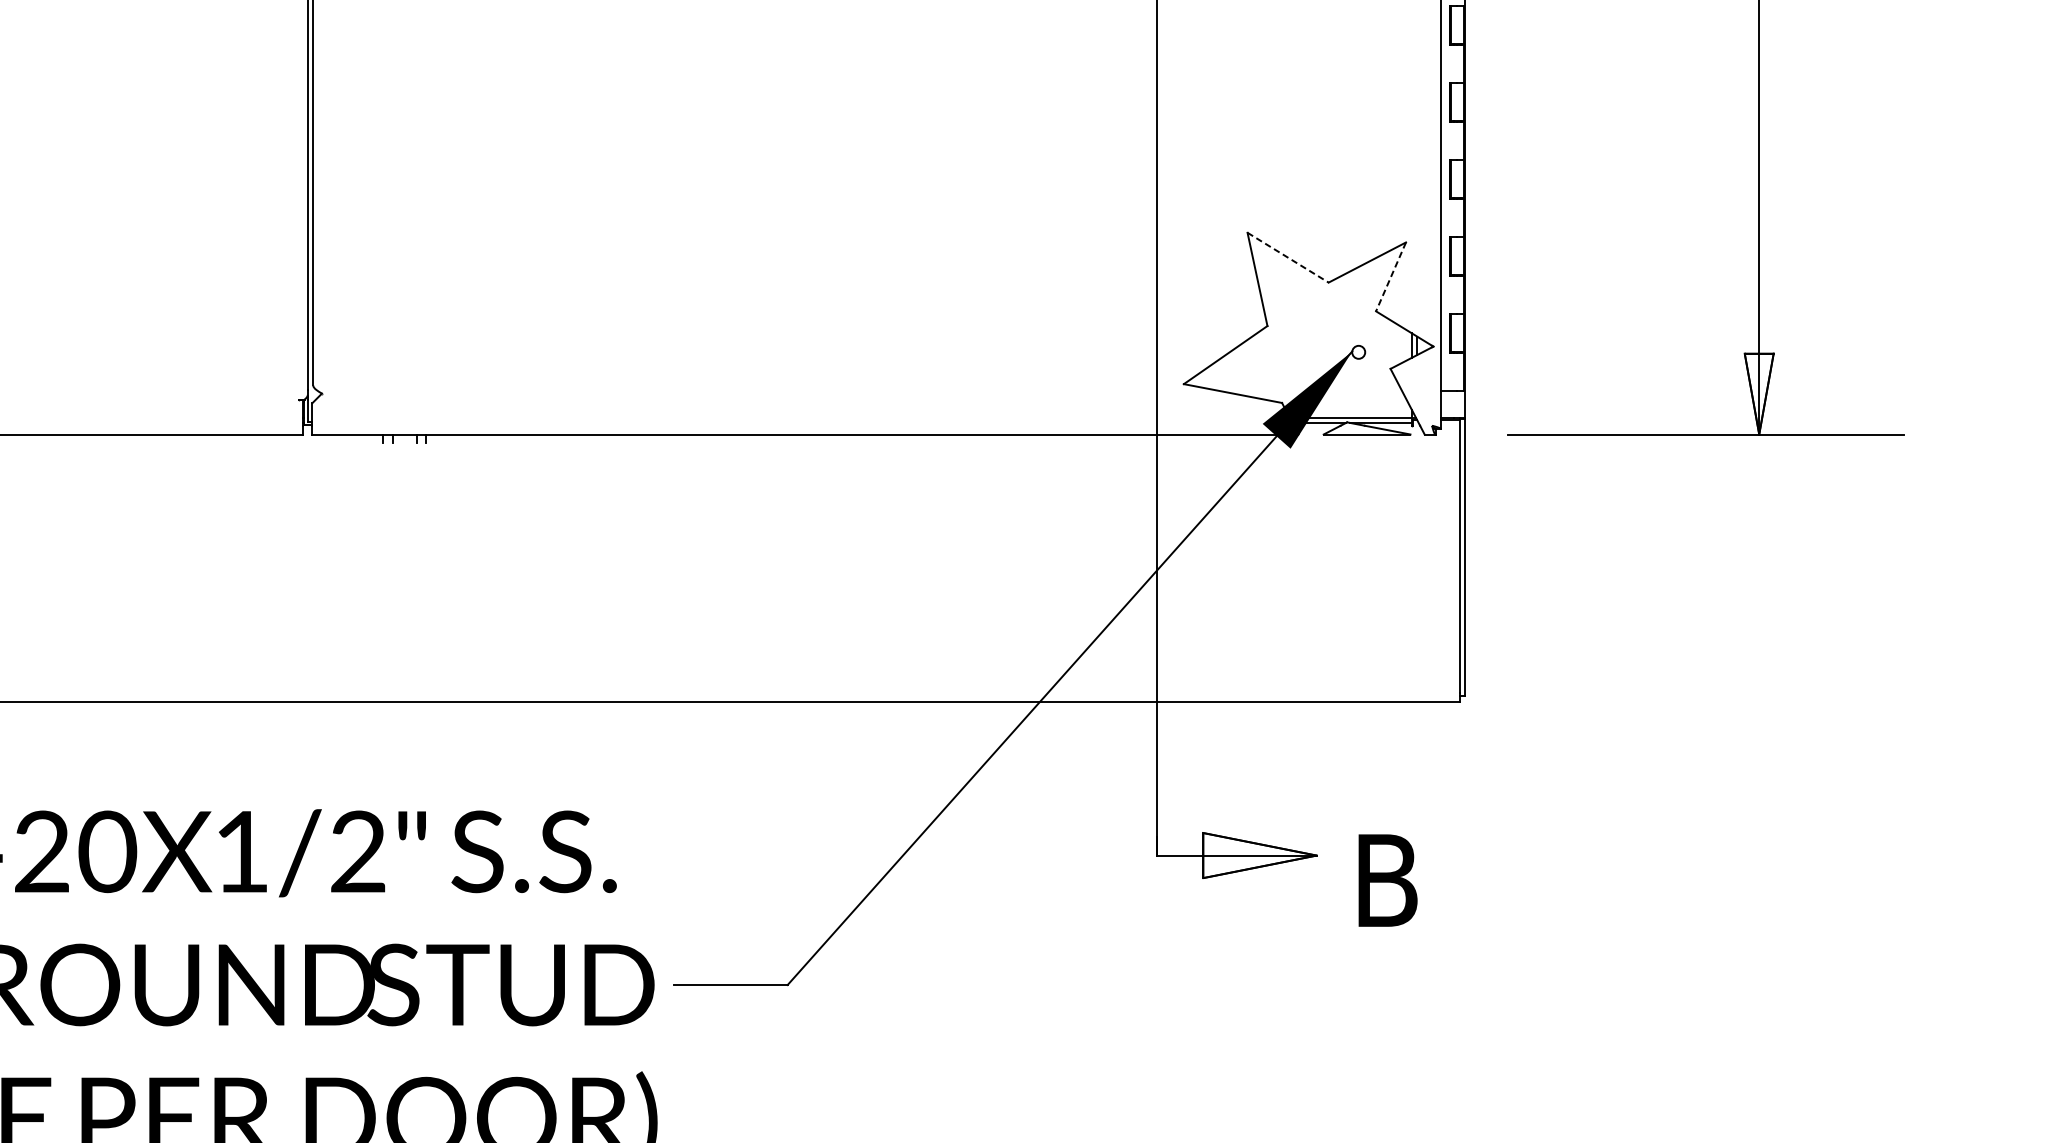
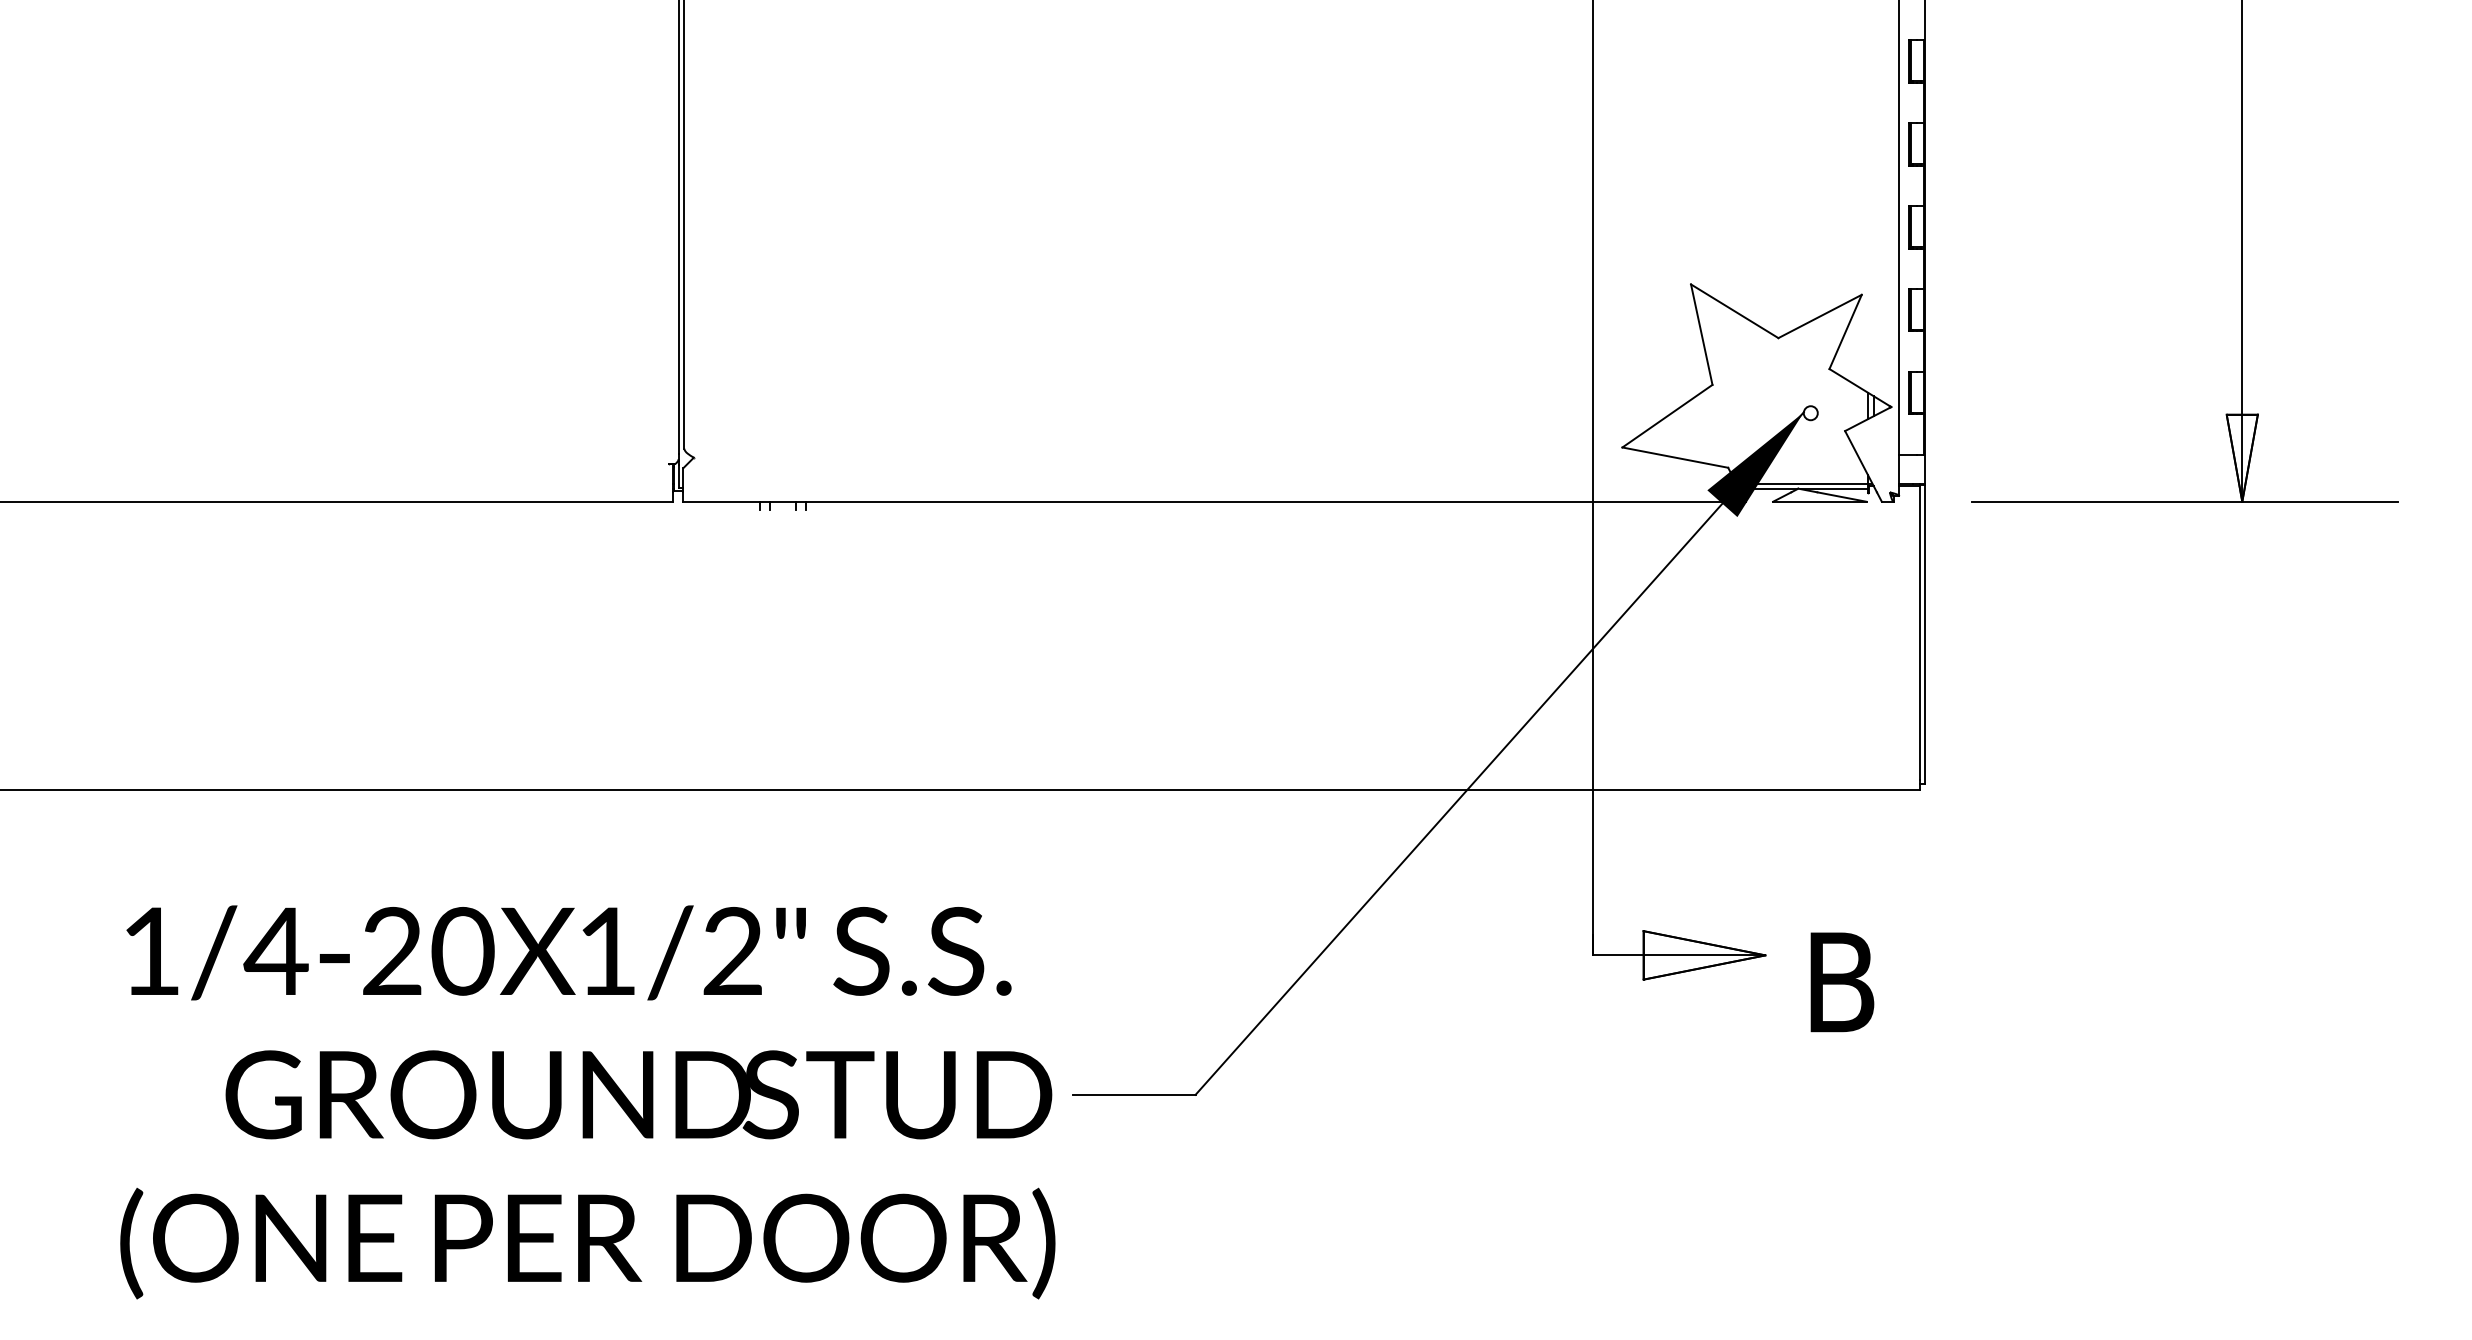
line: (1288, 257) -> (1735, 311), dashed -> solid
line: (1390, 277) -> (1845, 332), dashed -> solid

